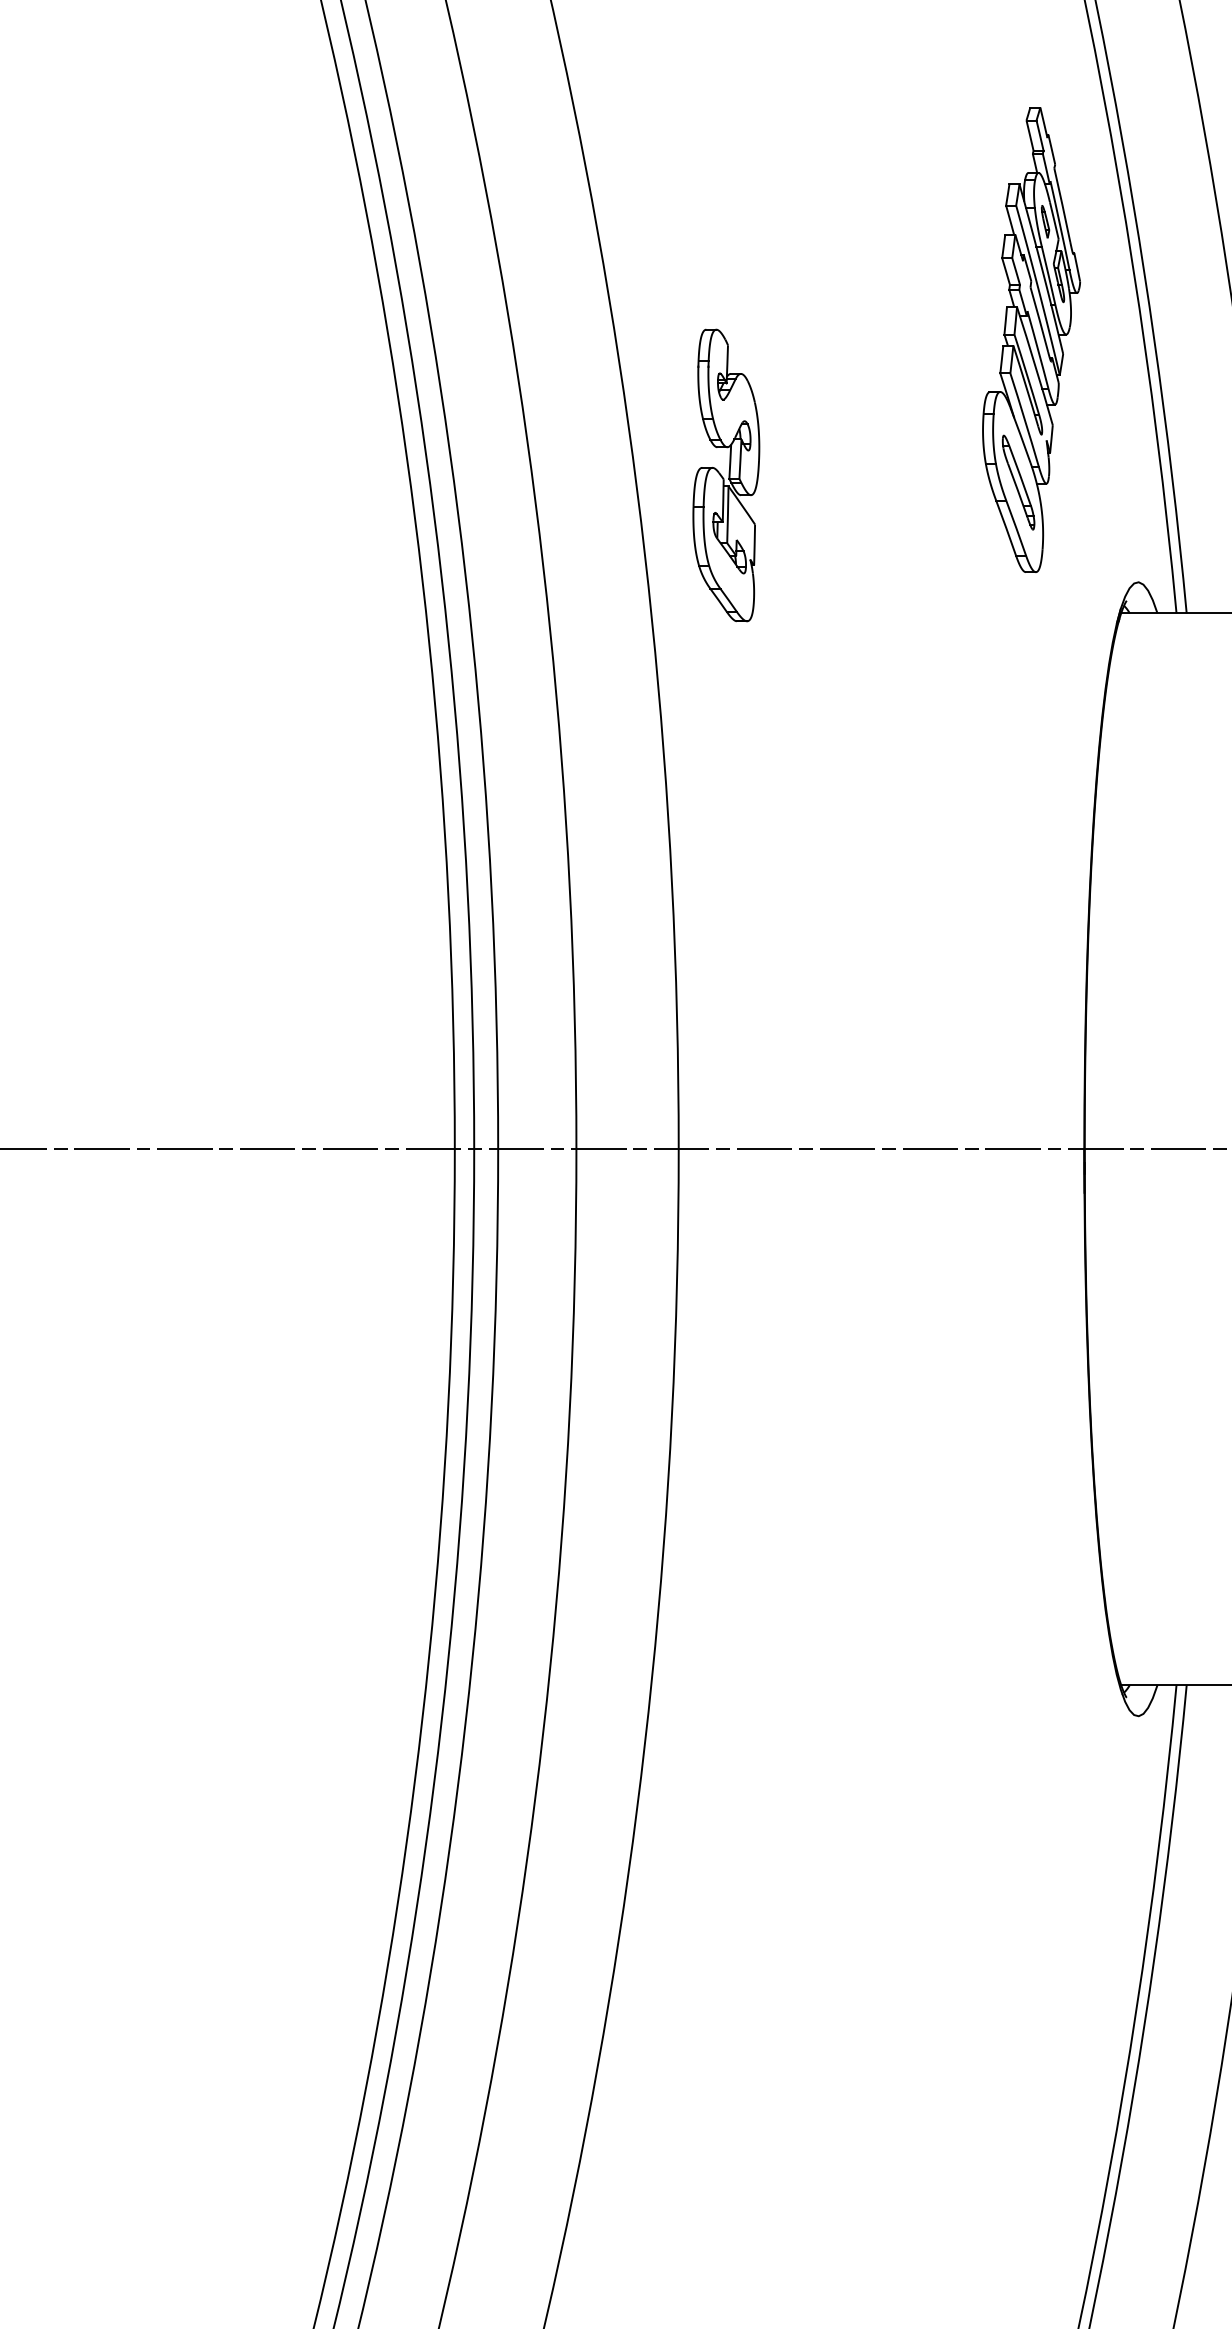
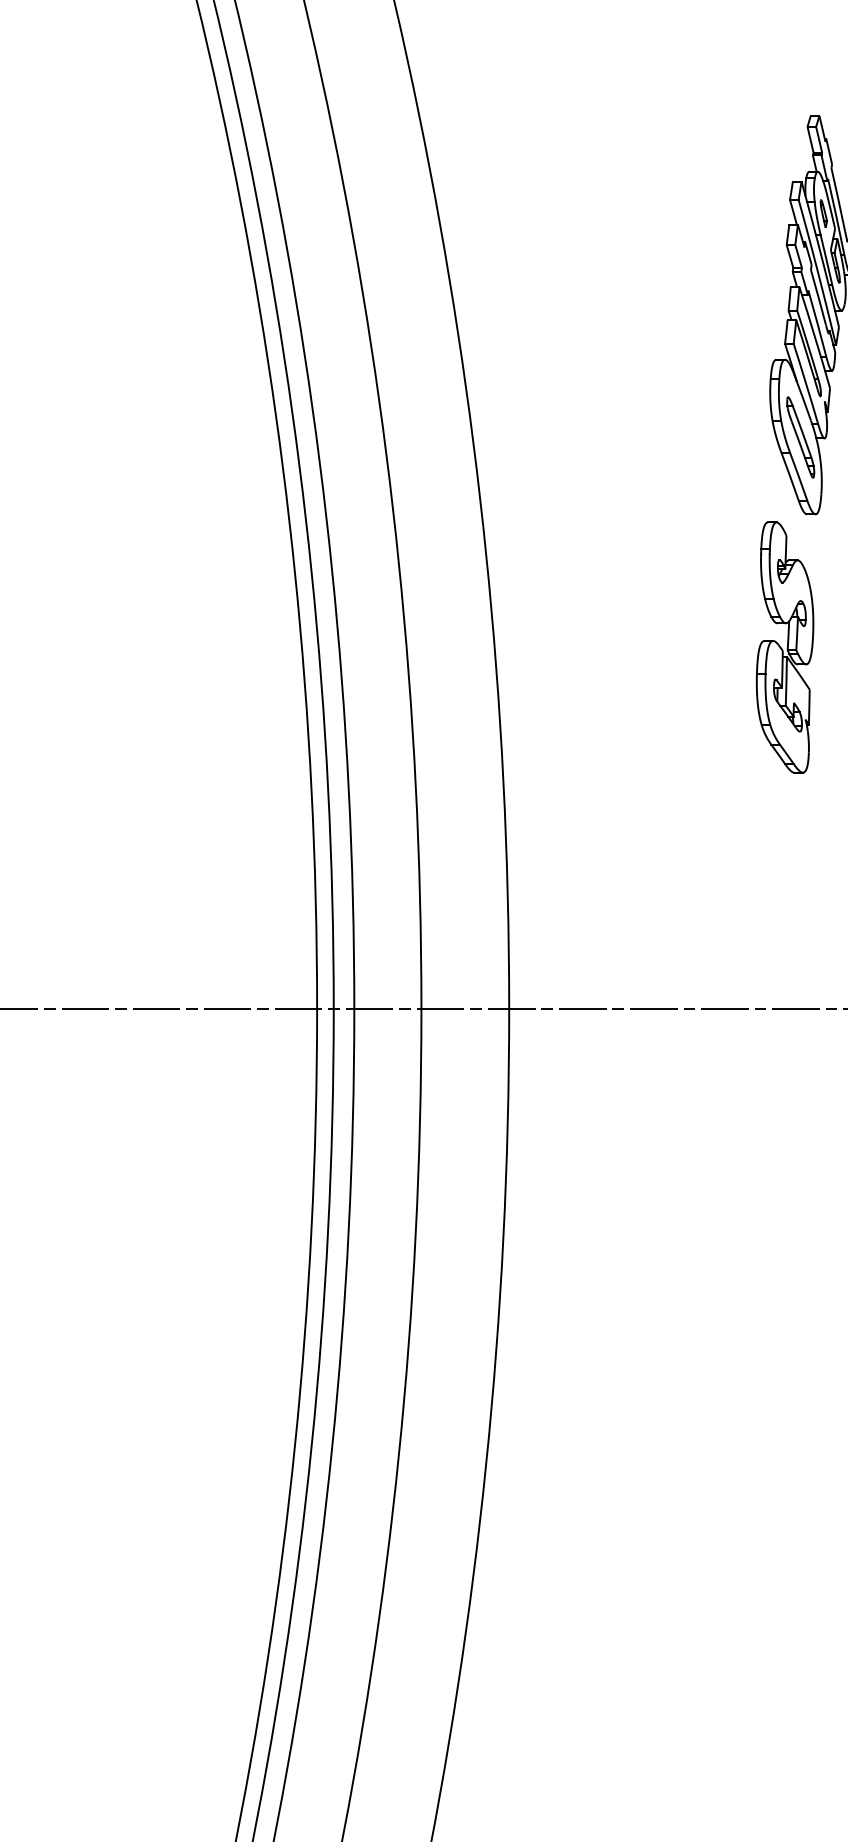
part: (726, 475) -> (785, 647), moved

